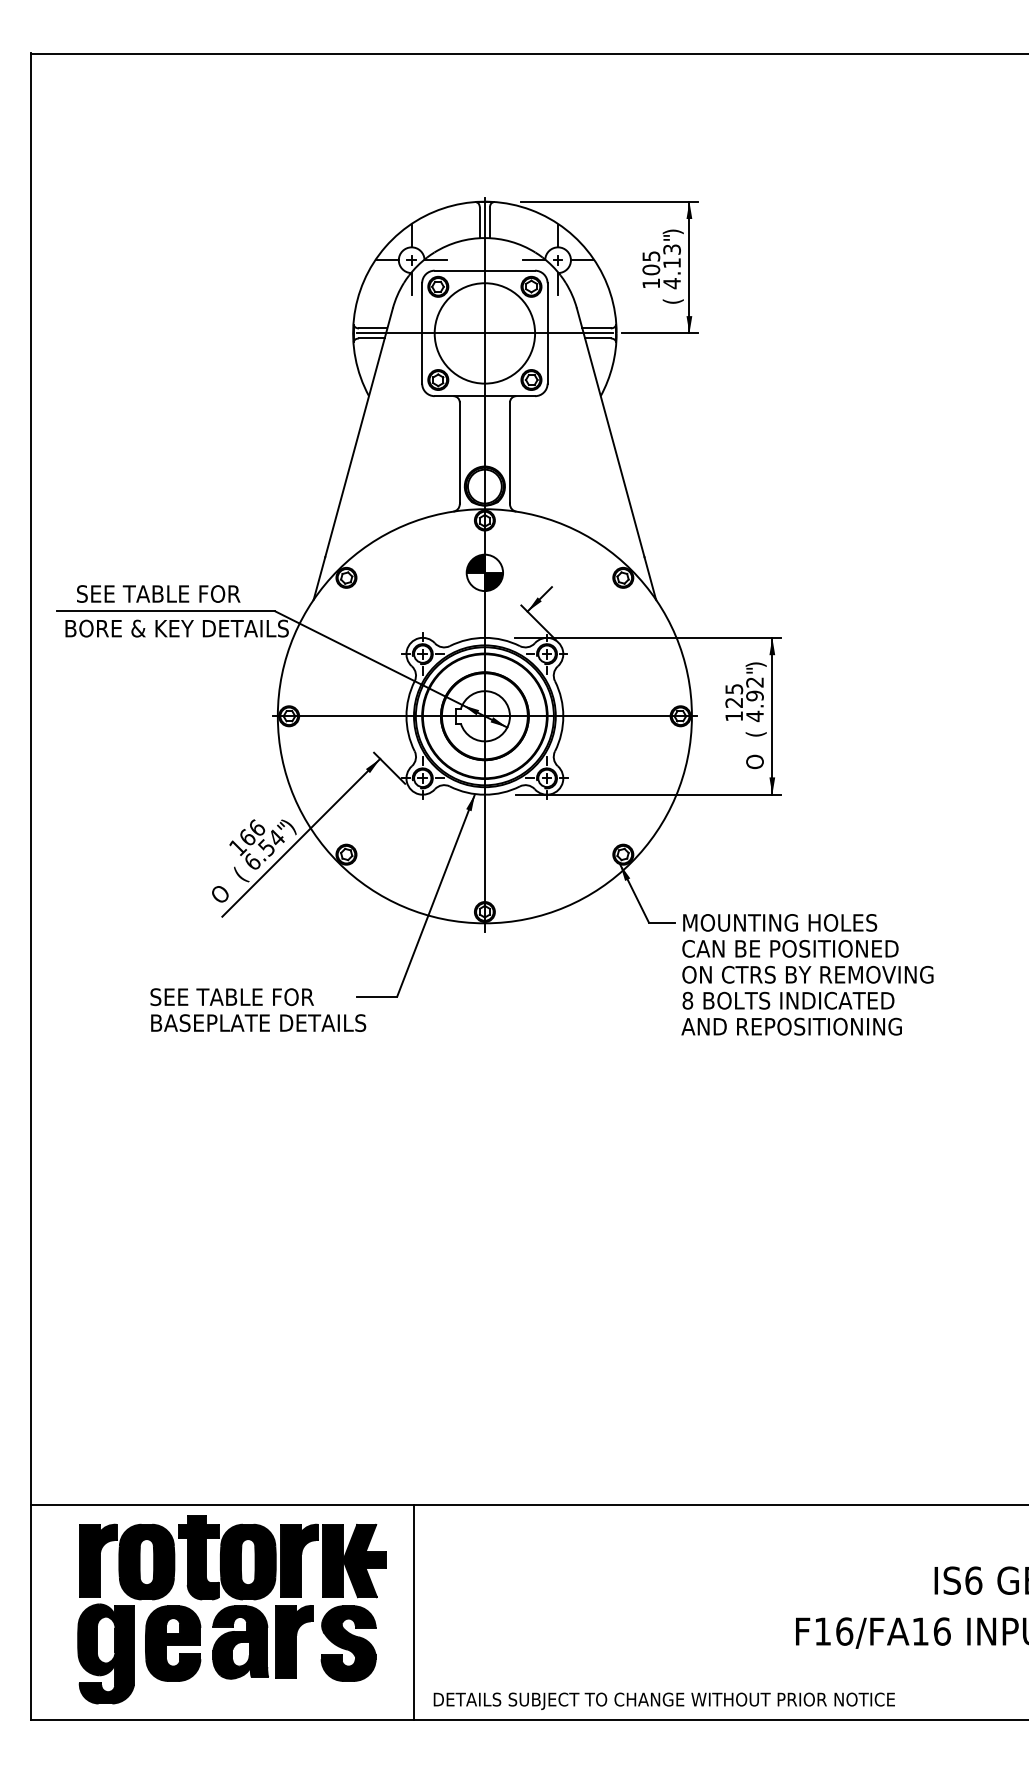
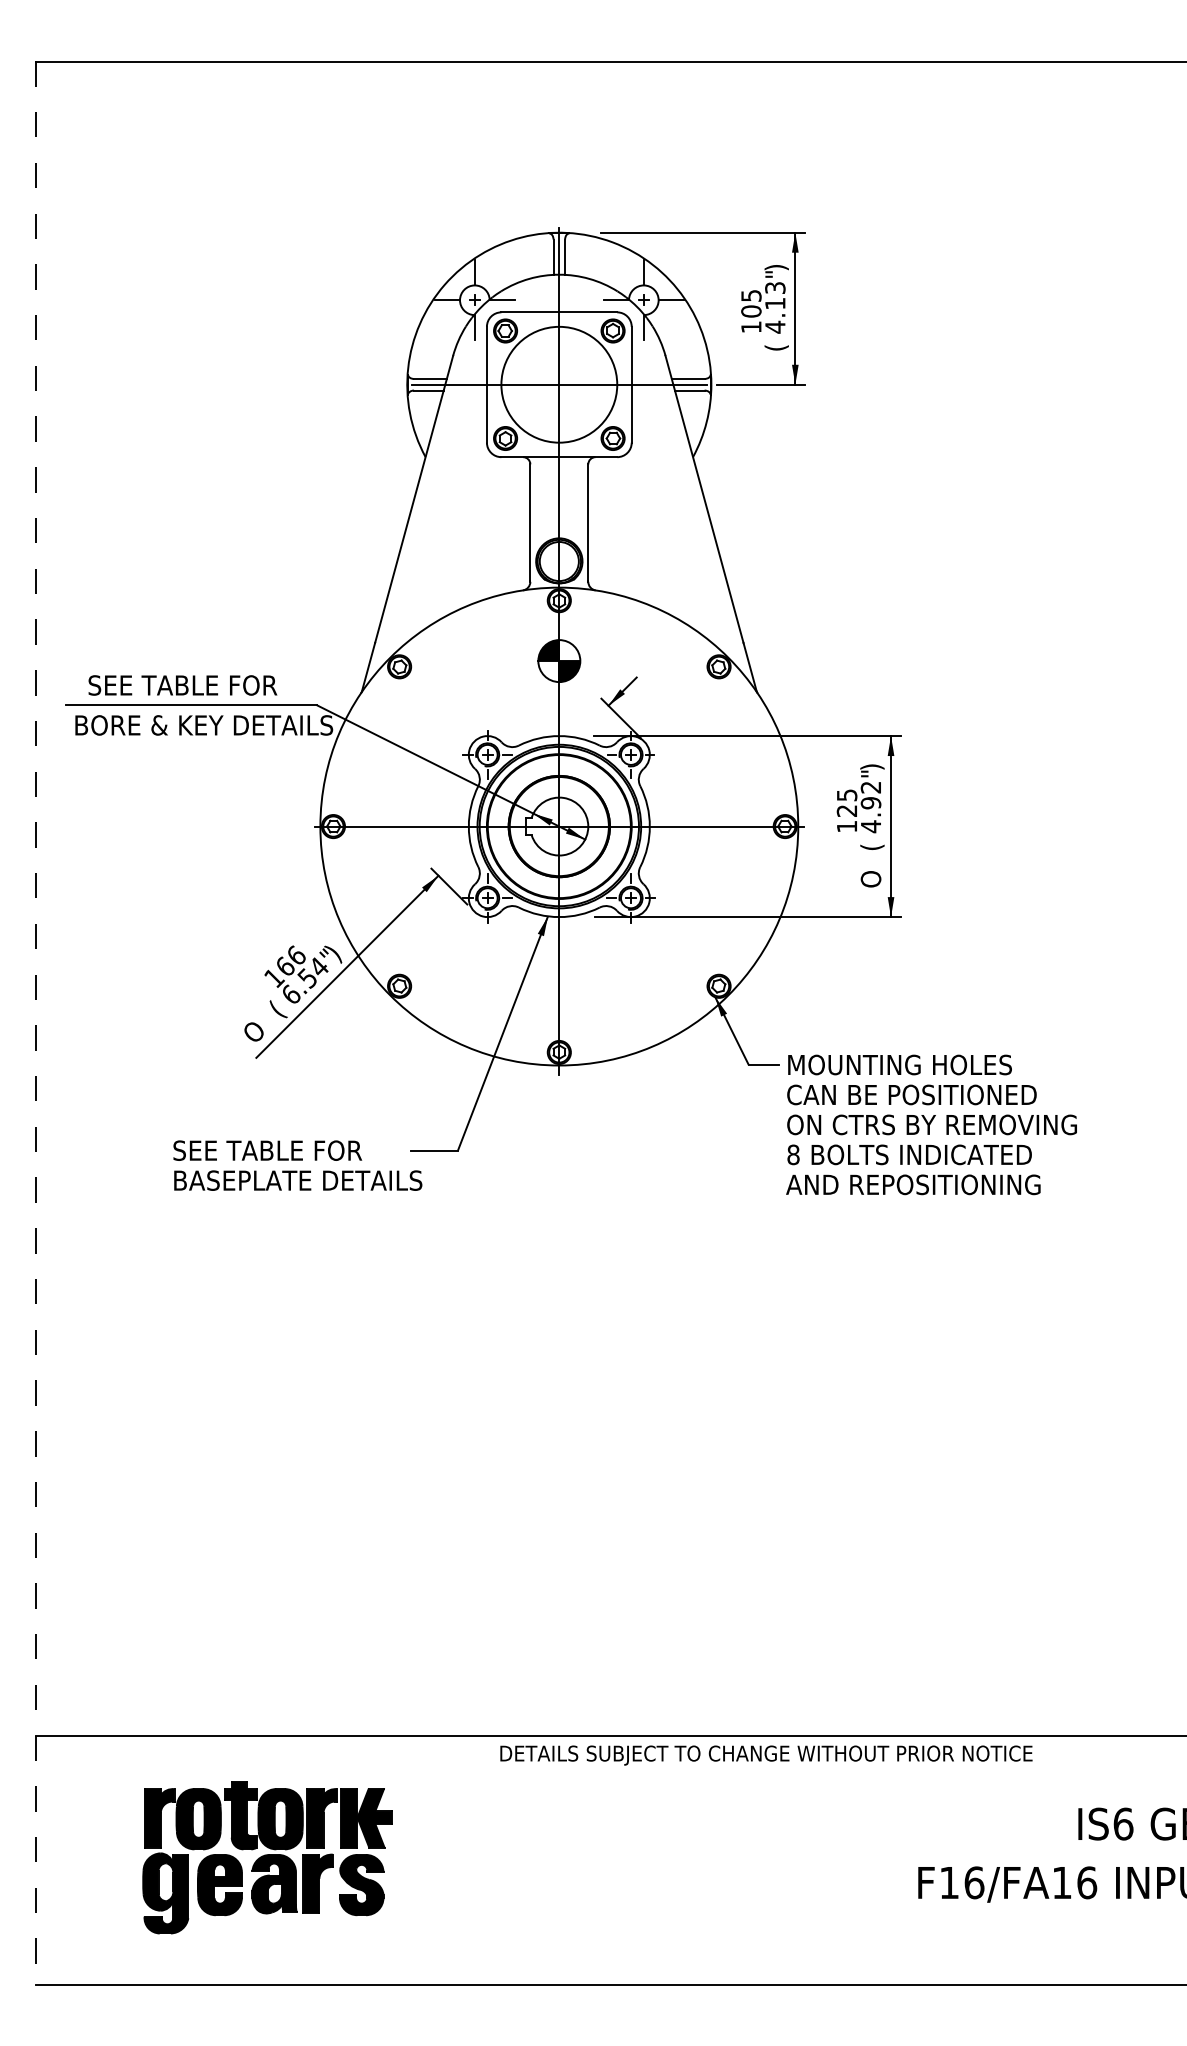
line: (31, 886) -> (36, 1023), solid -> dashed
part: (231, 1609) -> (266, 1857), size x0.7
line: (413, 1611) -> (476, 1859), removed
text: (663, 1700) -> (765, 1754), moved

